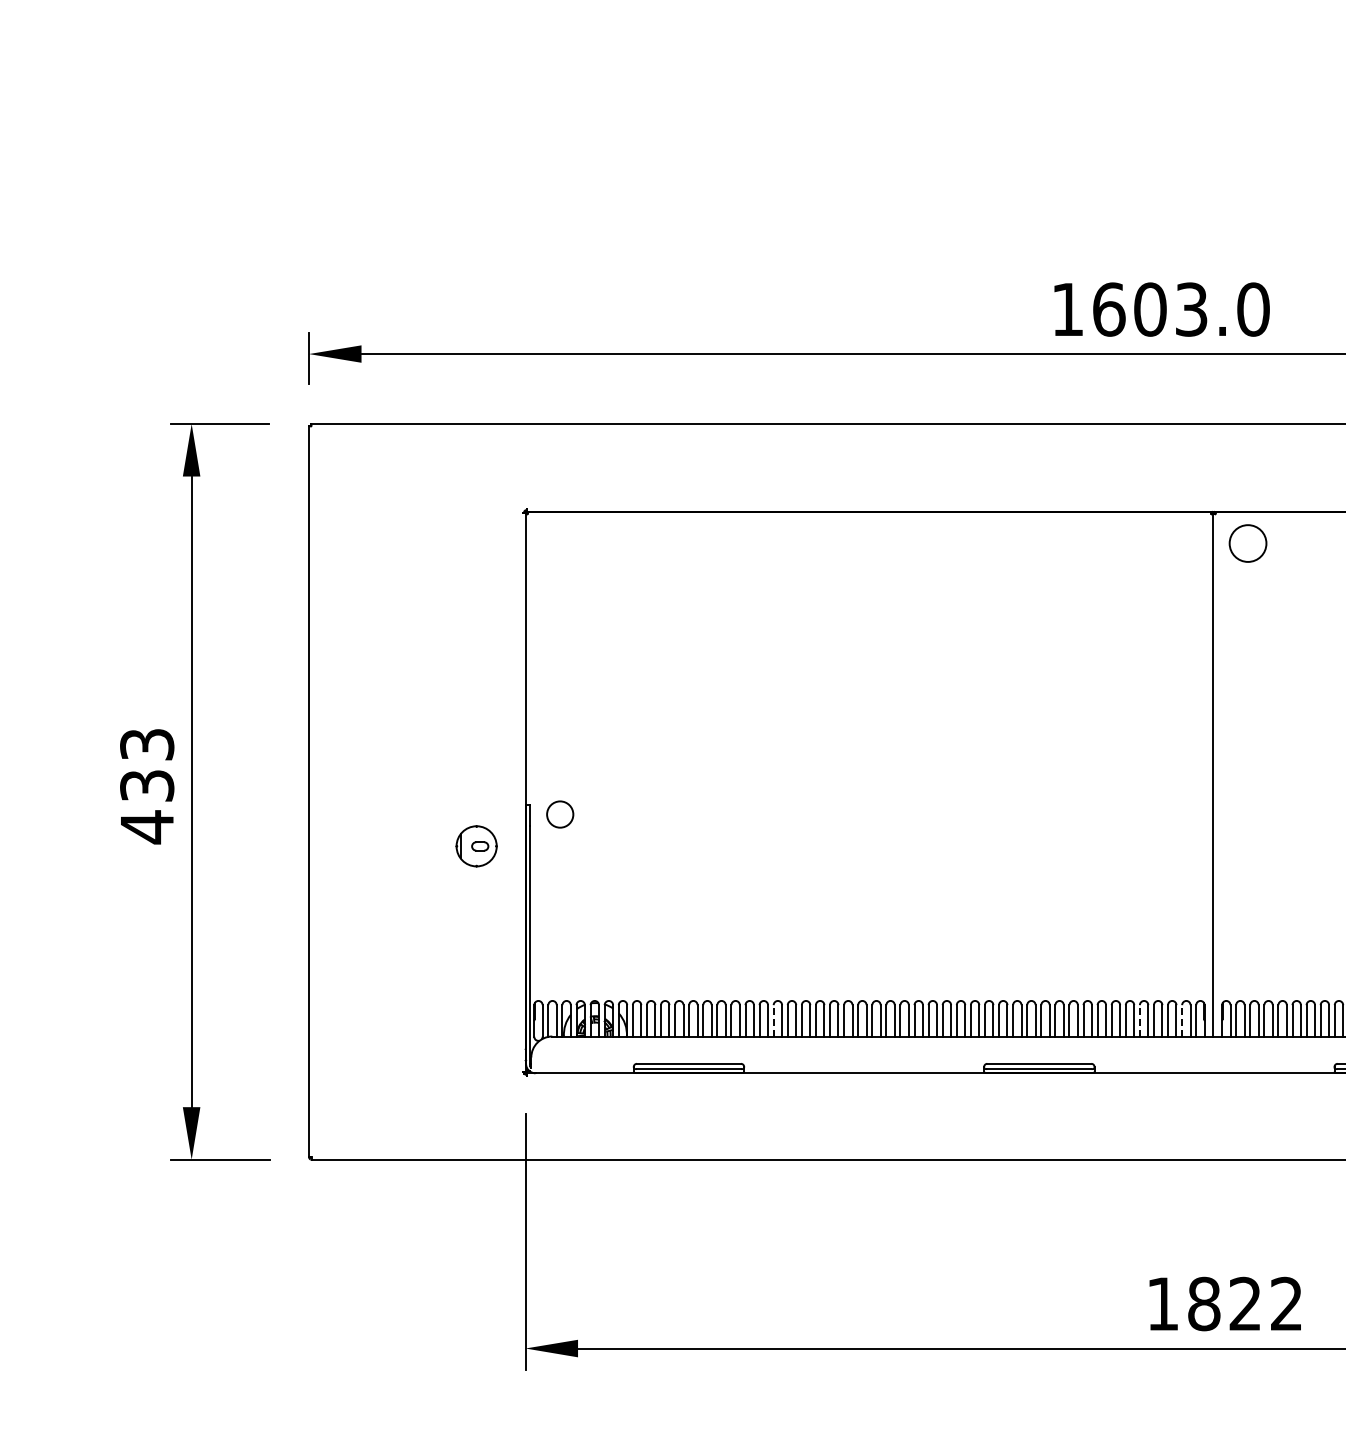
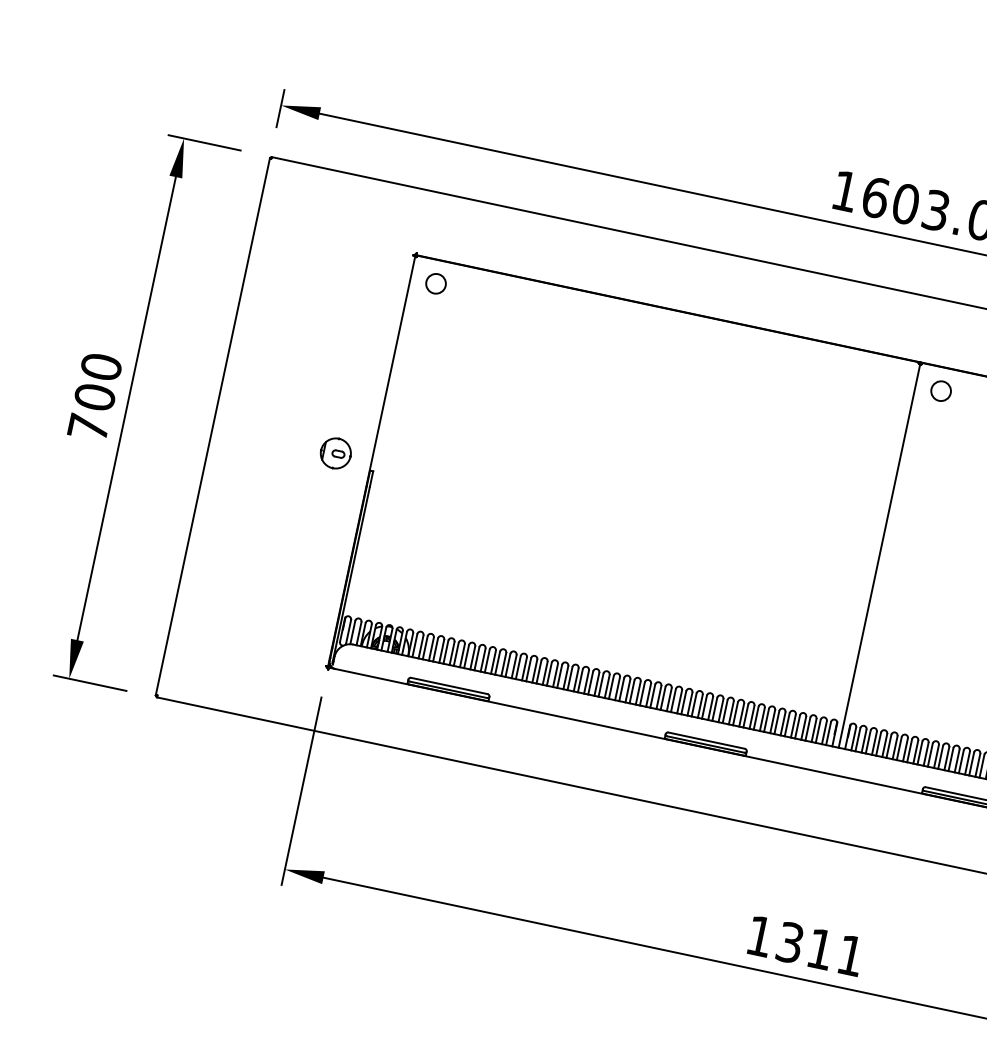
circle: (1247, 543) -> (940, 391), size x0.71
text: (147, 786) -> (95, 397), 433 -> 700
circle: (560, 814) -> (436, 283), moved
part: (476, 846) -> (335, 453), moved
line: (773, 1020) -> (518, 667), dashed -> solid
line: (1139, 1020) -> (786, 724), dashed -> solid
line: (1182, 1020) -> (818, 731), dashed -> solid
text: (1244, 1303) -> (819, 948), 1822 -> 1311

